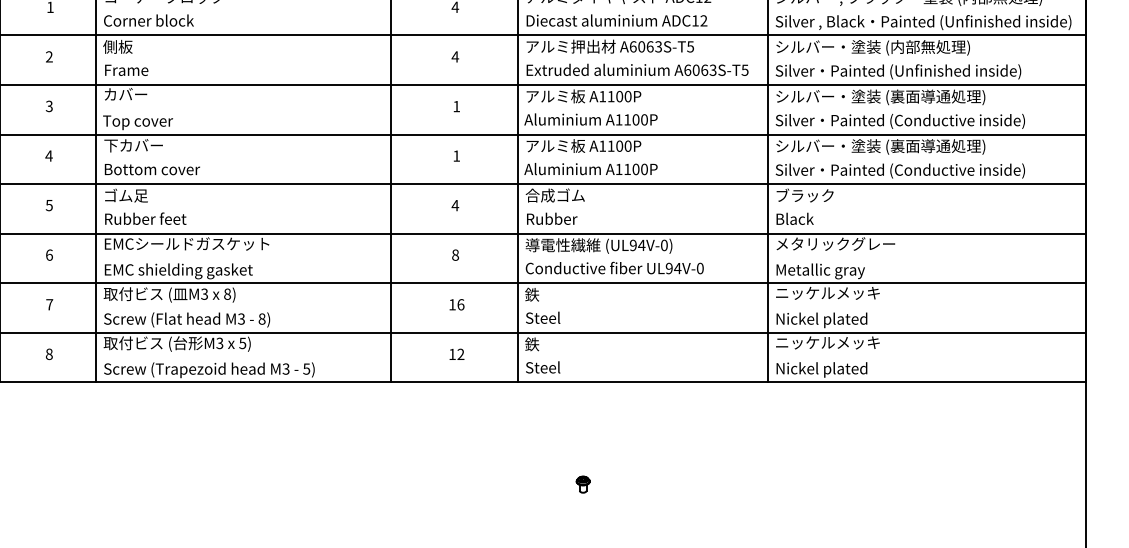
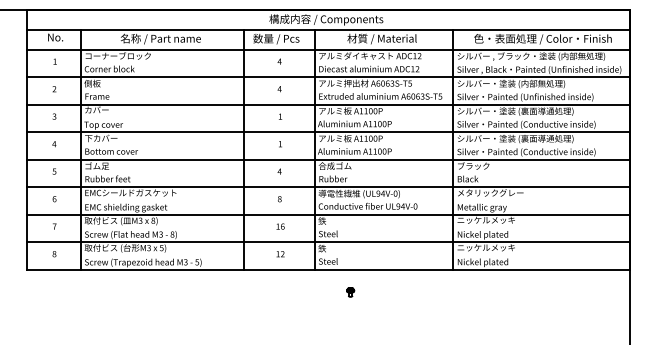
part: (583, 484) -> (350, 292), moved

